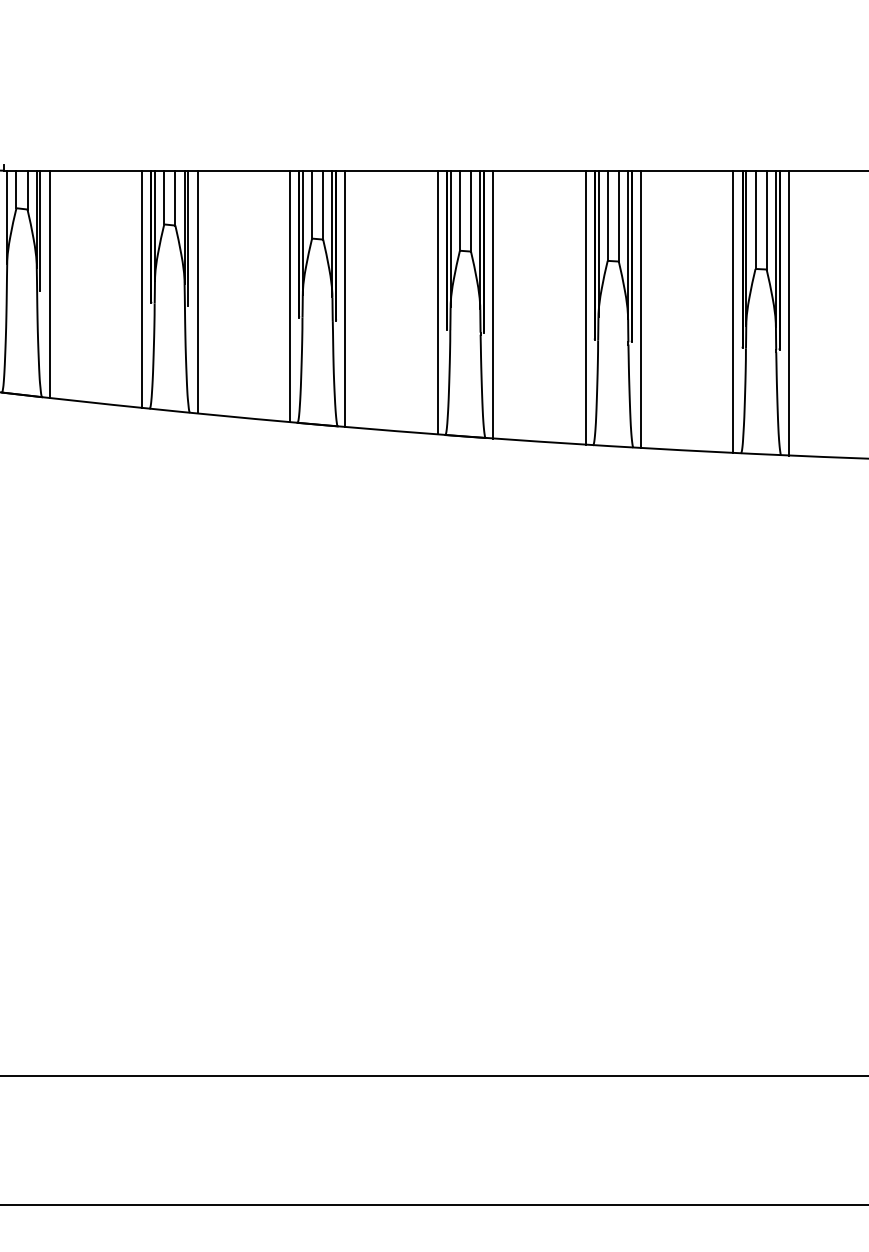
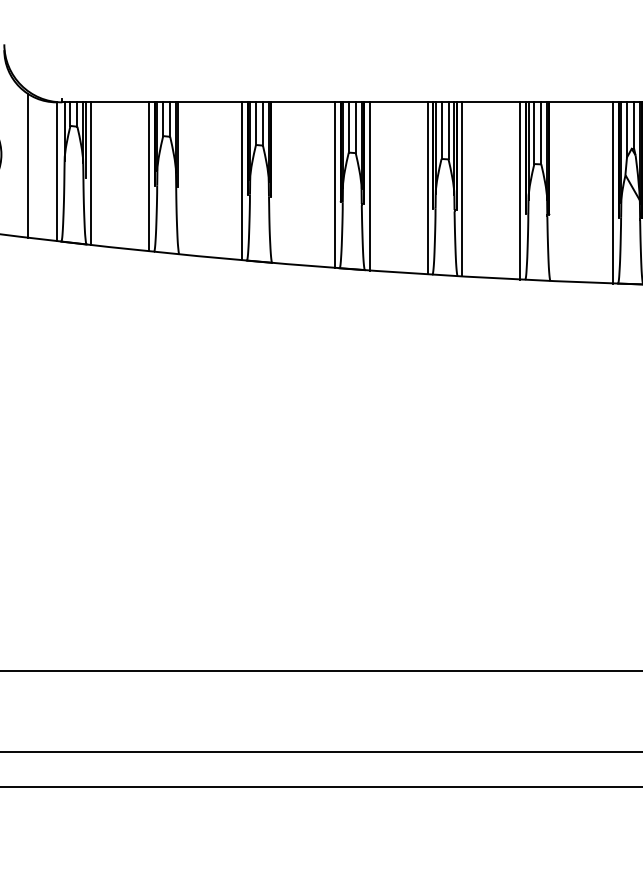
line: (198, 291) -> (184, 178), removed
line: (344, 298) -> (276, 182), removed
line: (789, 312) -> (555, 191), removed

